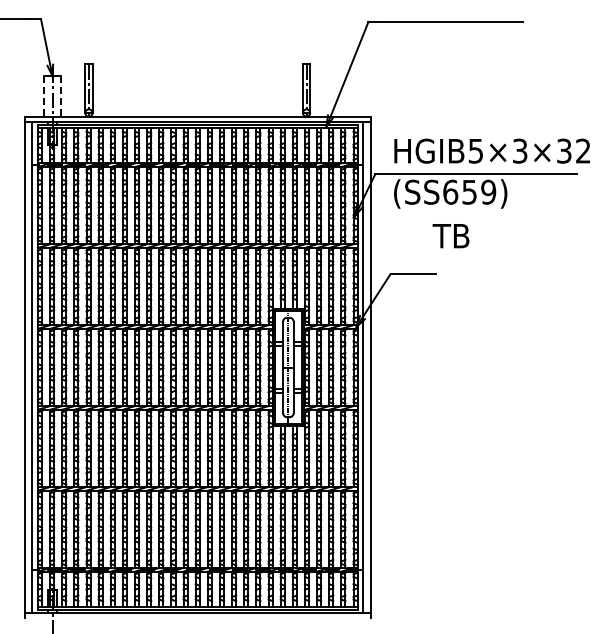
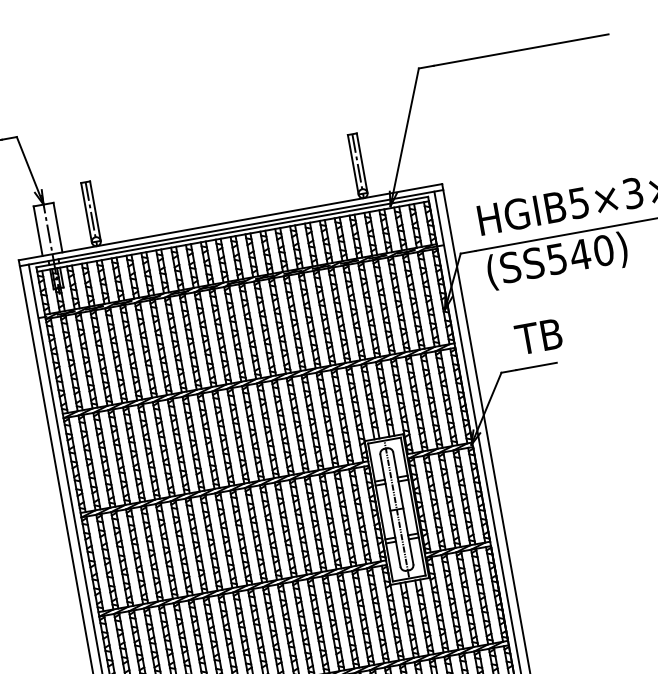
line: (44, 96) -> (38, 231), dashed -> solid
line: (60, 96) -> (57, 227), dashed -> solid
text: (469, 191) -> (580, 253), (SS659) -> (SS540)
text: (450, 236) -> (538, 337), moved

